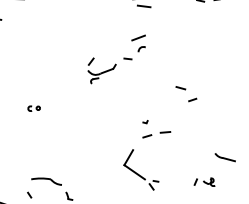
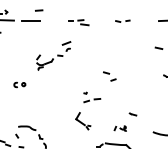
part: (116, 58) -> (53, 55), moved
part: (33, 109) -> (19, 85), size x1.6
part: (224, 158) -> (132, 114), size x0.6
part: (141, 168) -> (83, 120), size x0.7

